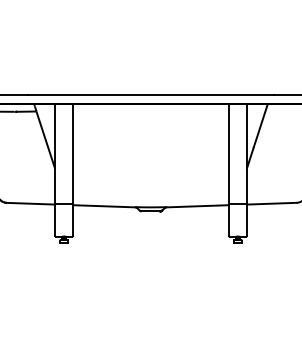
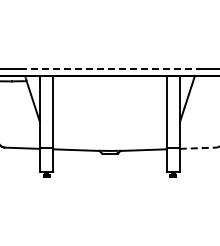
line: (150, 95) -> (109, 69), solid -> dashed
line: (272, 204) -> (198, 148), solid -> dashed

